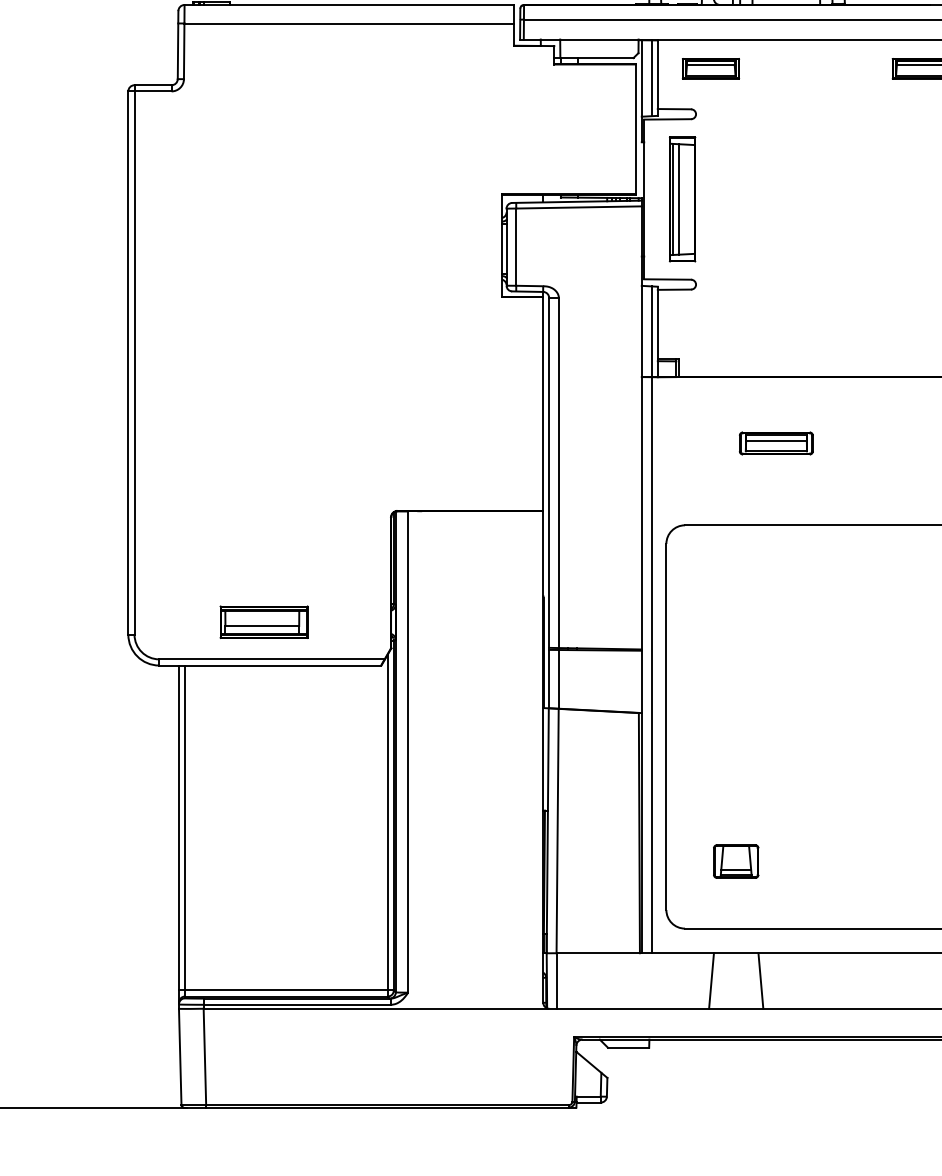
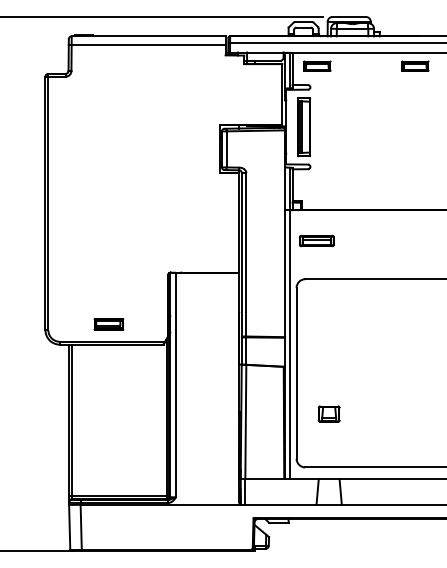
part: (775, 442) -> (316, 240), moved
part: (263, 622) -> (108, 324), size x0.7
part: (734, 860) -> (328, 413), moved

